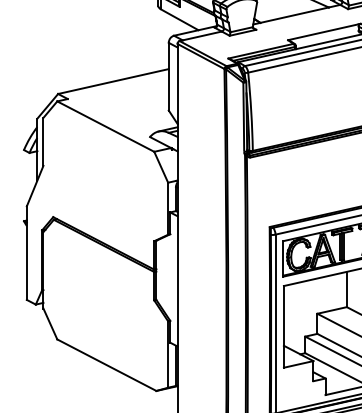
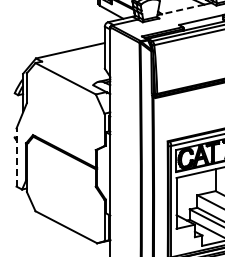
line: (295, 15) -> (183, 9), solid -> dashed
line: (26, 253) -> (16, 157), solid -> dashed

